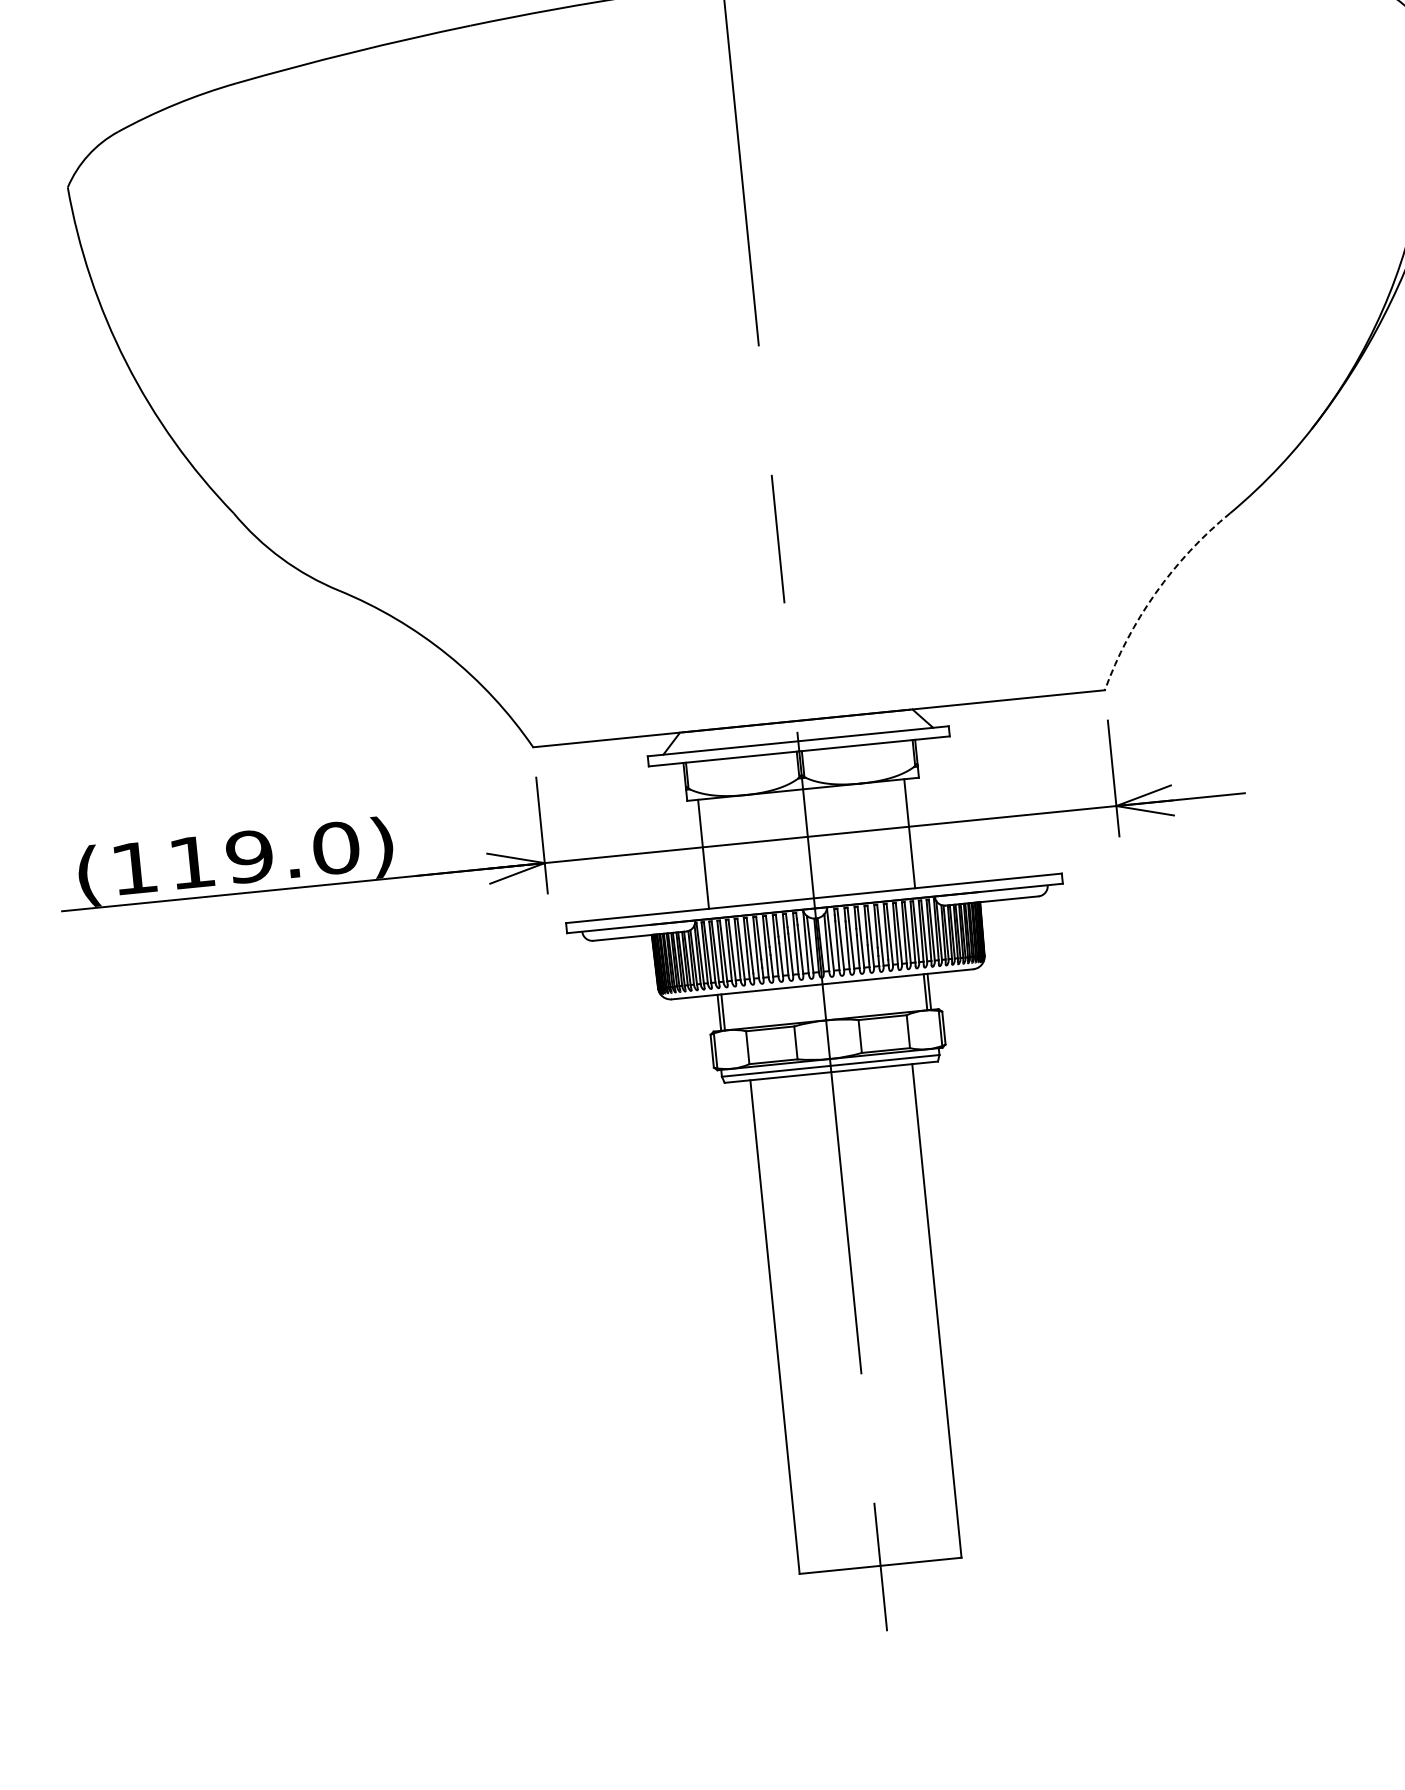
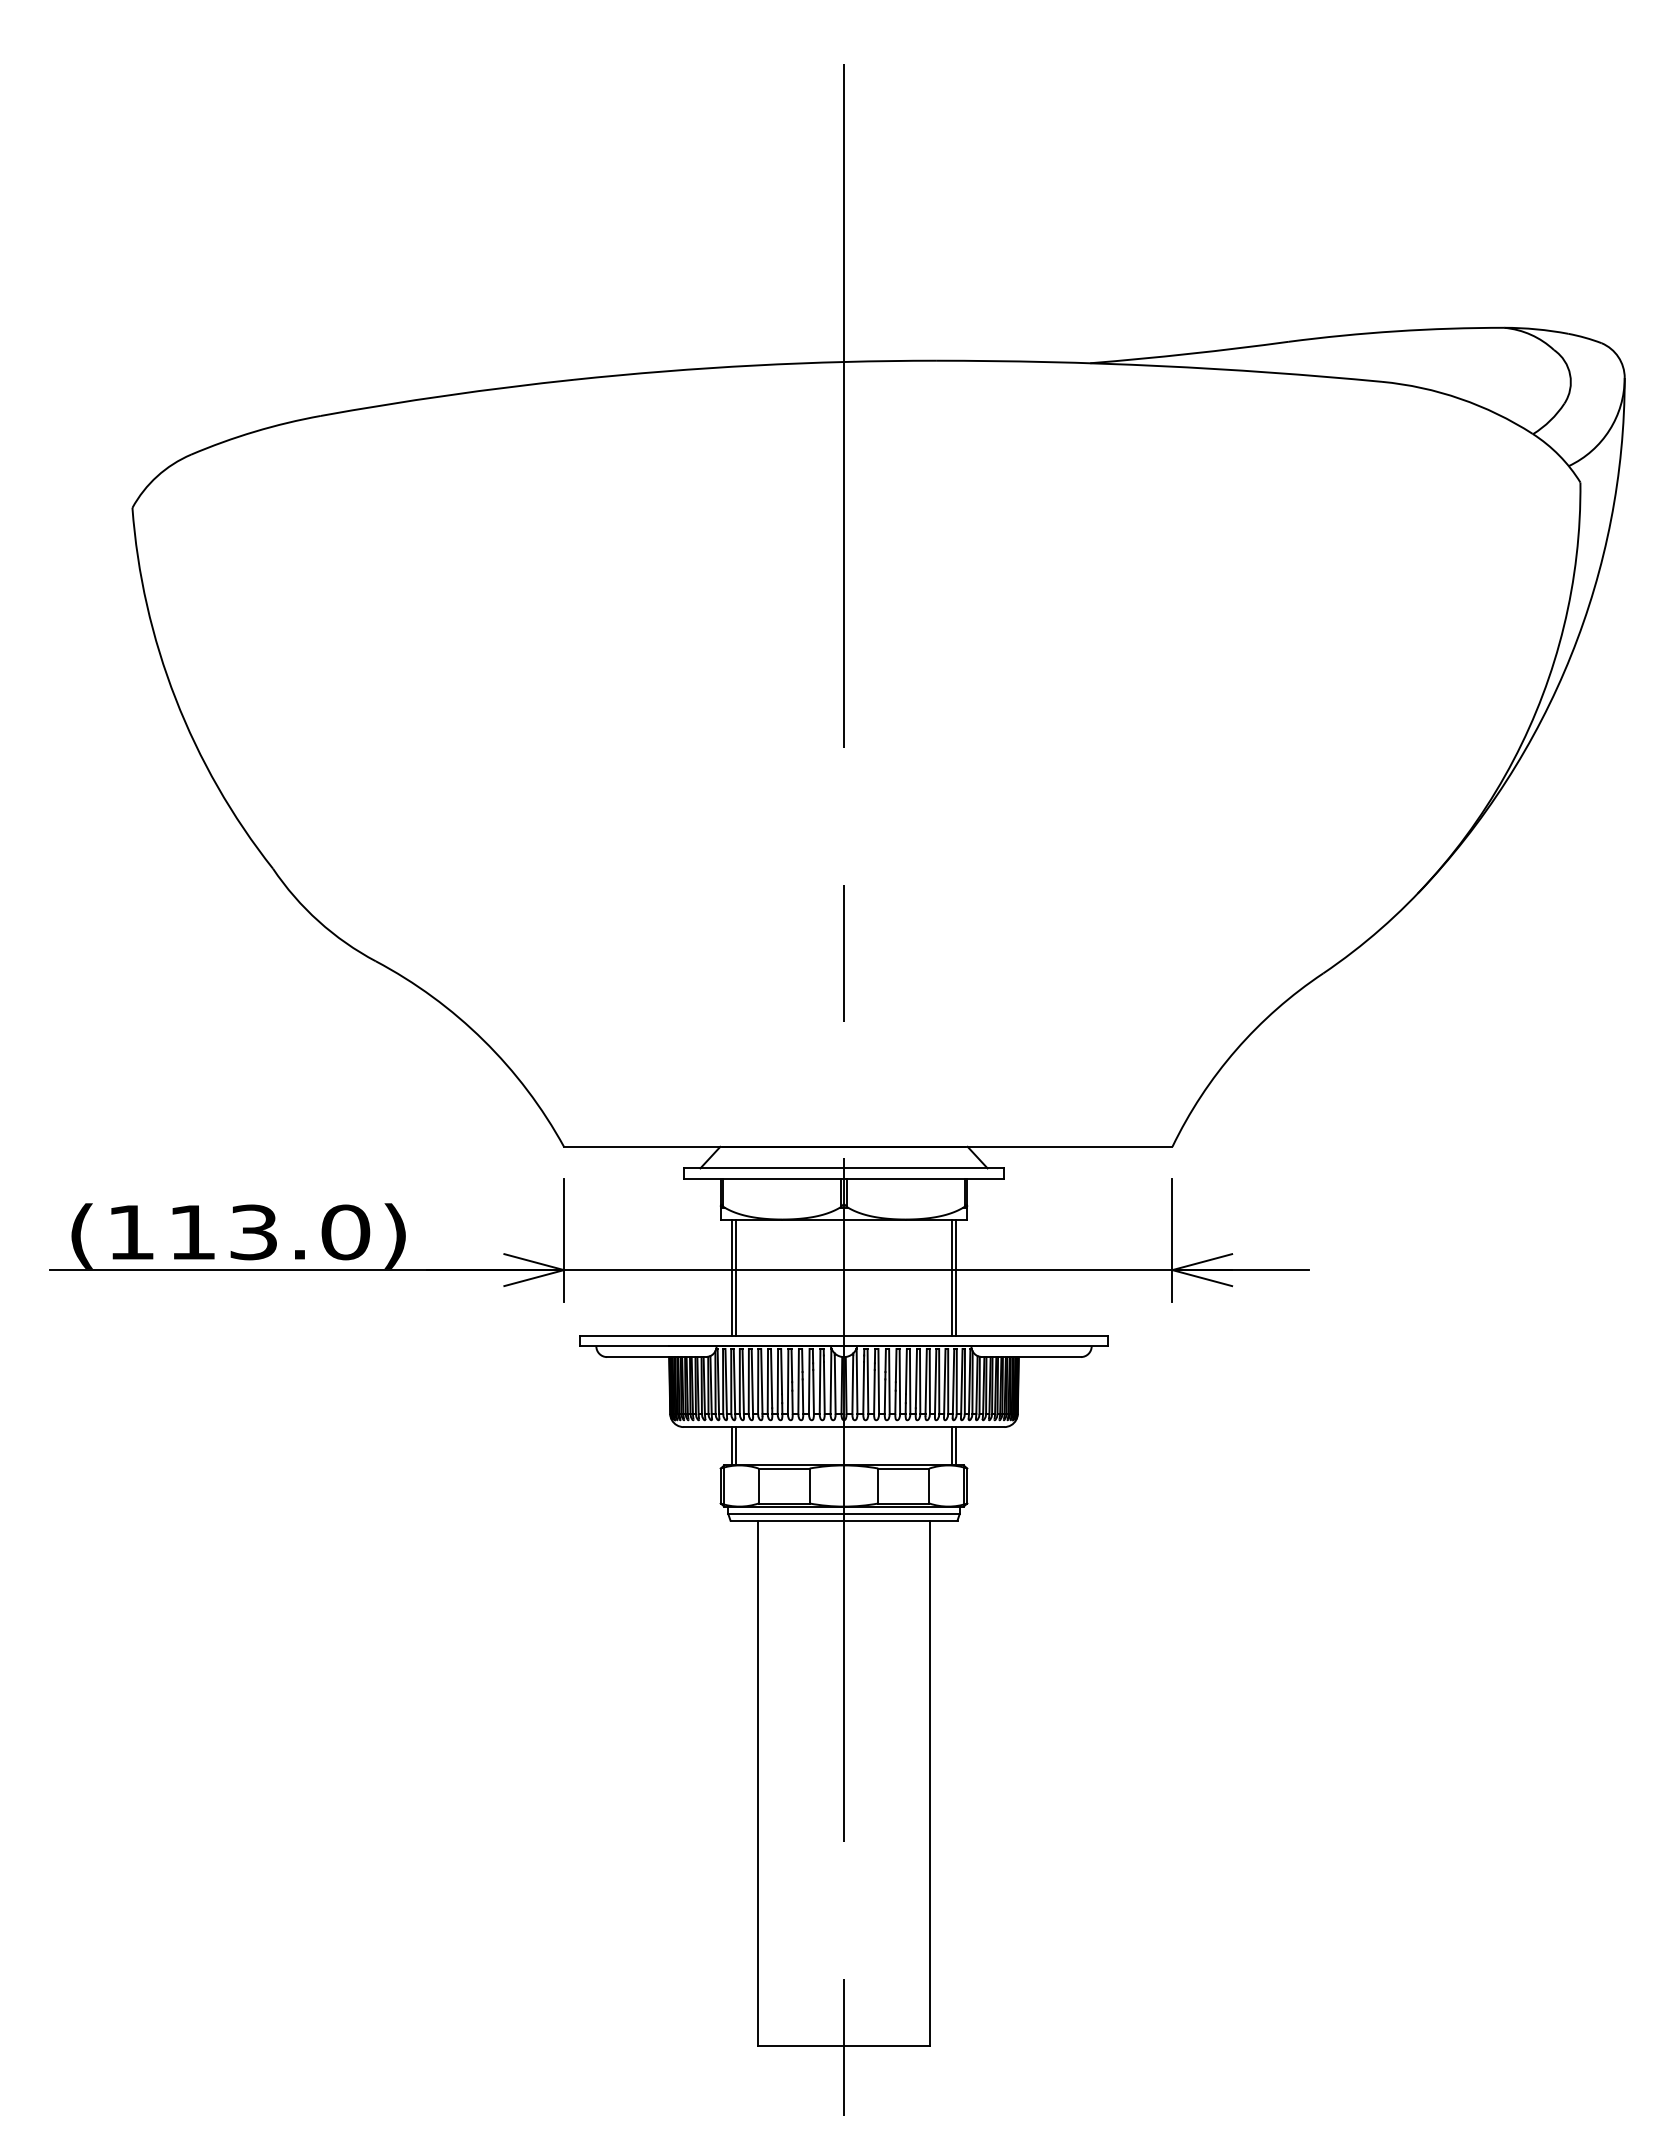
arc: (1155, 593) -> (1236, 1050), dashed -> solid
line: (913, 833) -> (955, 1277), added
line: (707, 853) -> (736, 1277), added
text: (249, 856) -> (253, 1232), (119.0) -> (113.0)

